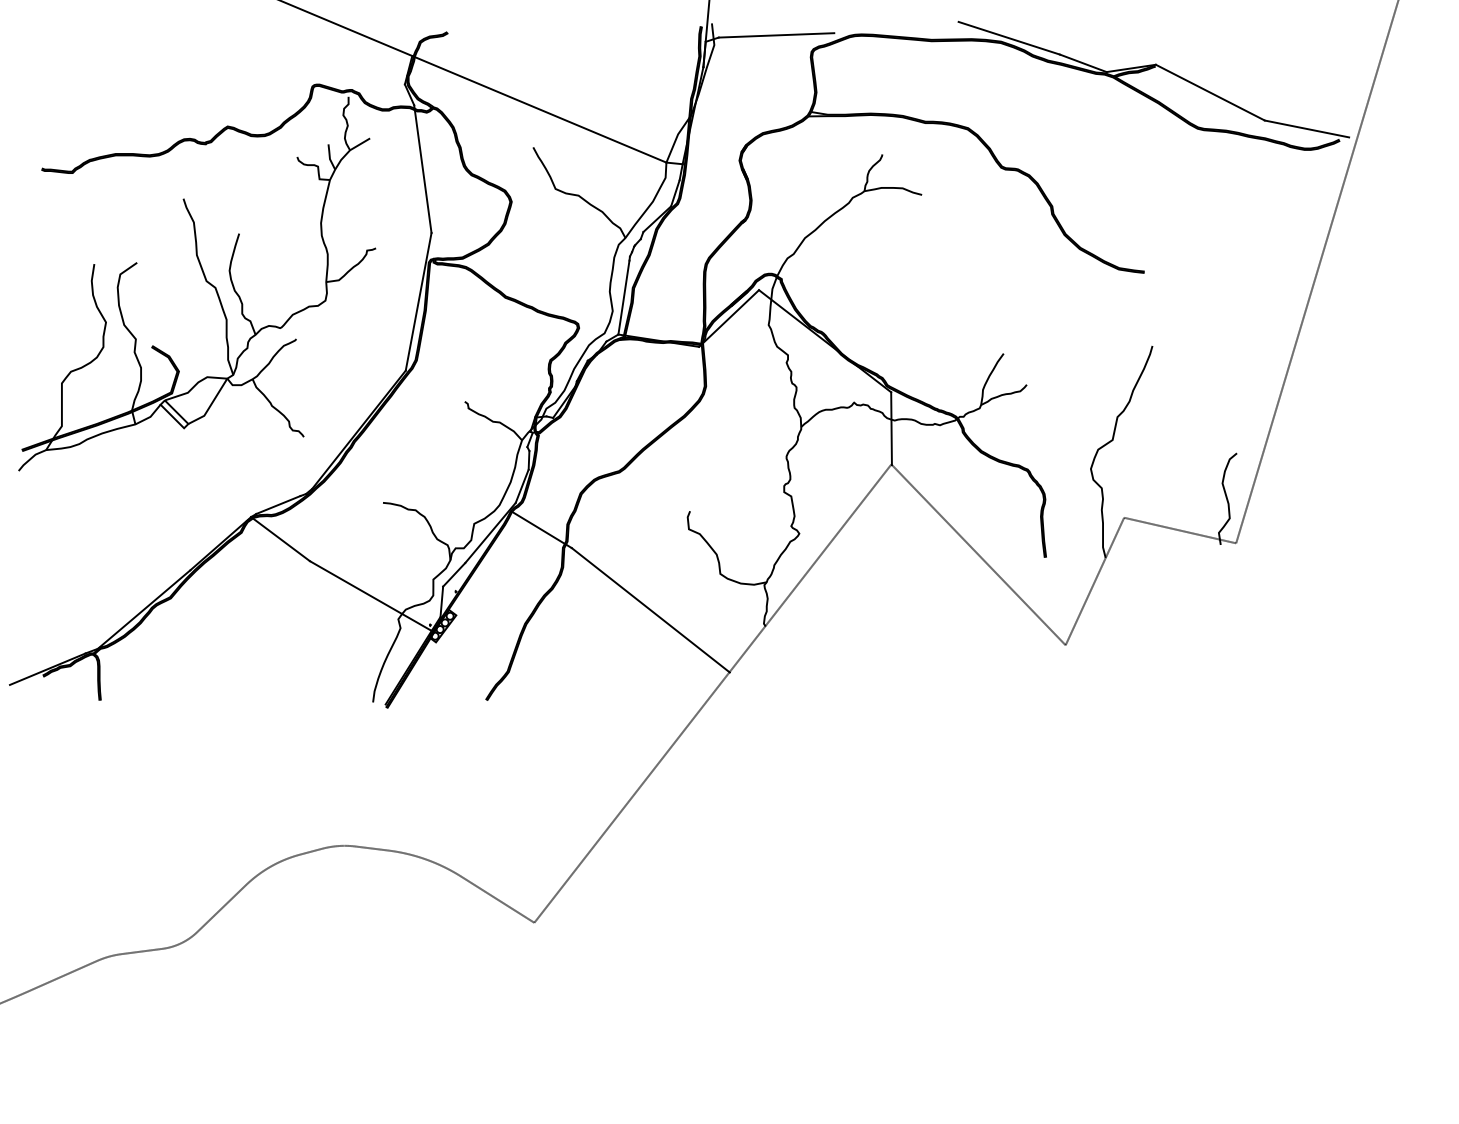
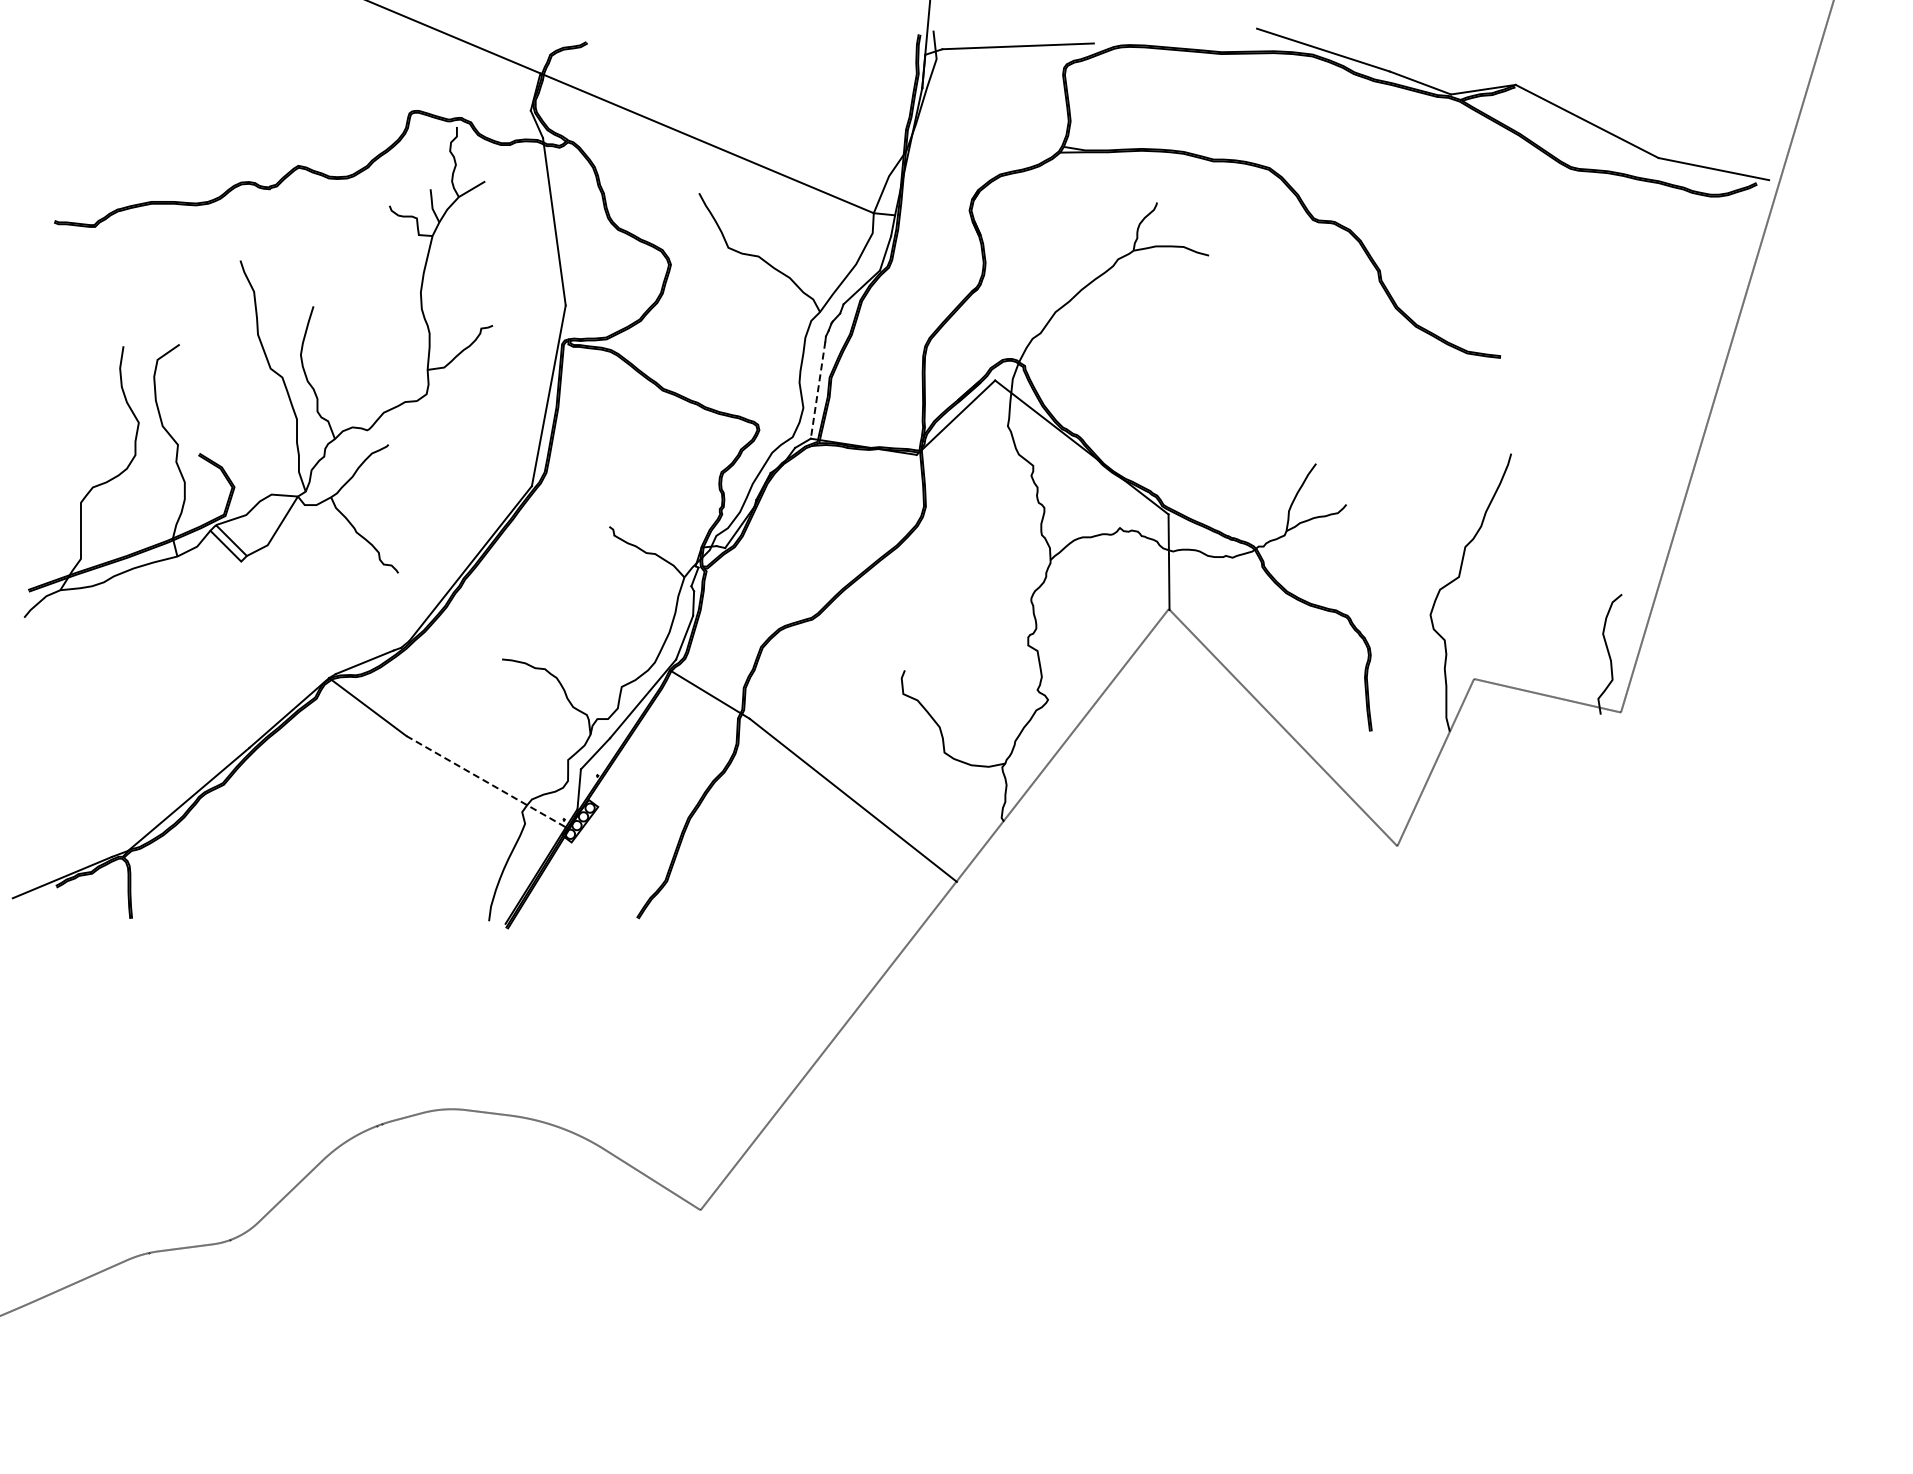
line: (624, 297) -> (818, 390), solid -> dashed
line: (371, 595) -> (486, 781), solid -> dashed

